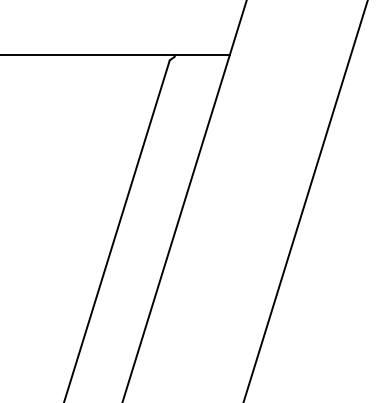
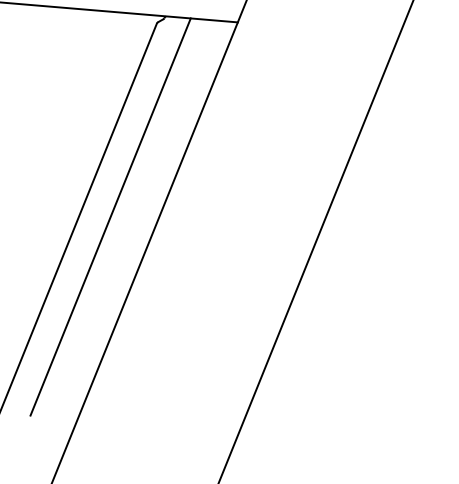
line: (146, 207) -> (109, 216), added

